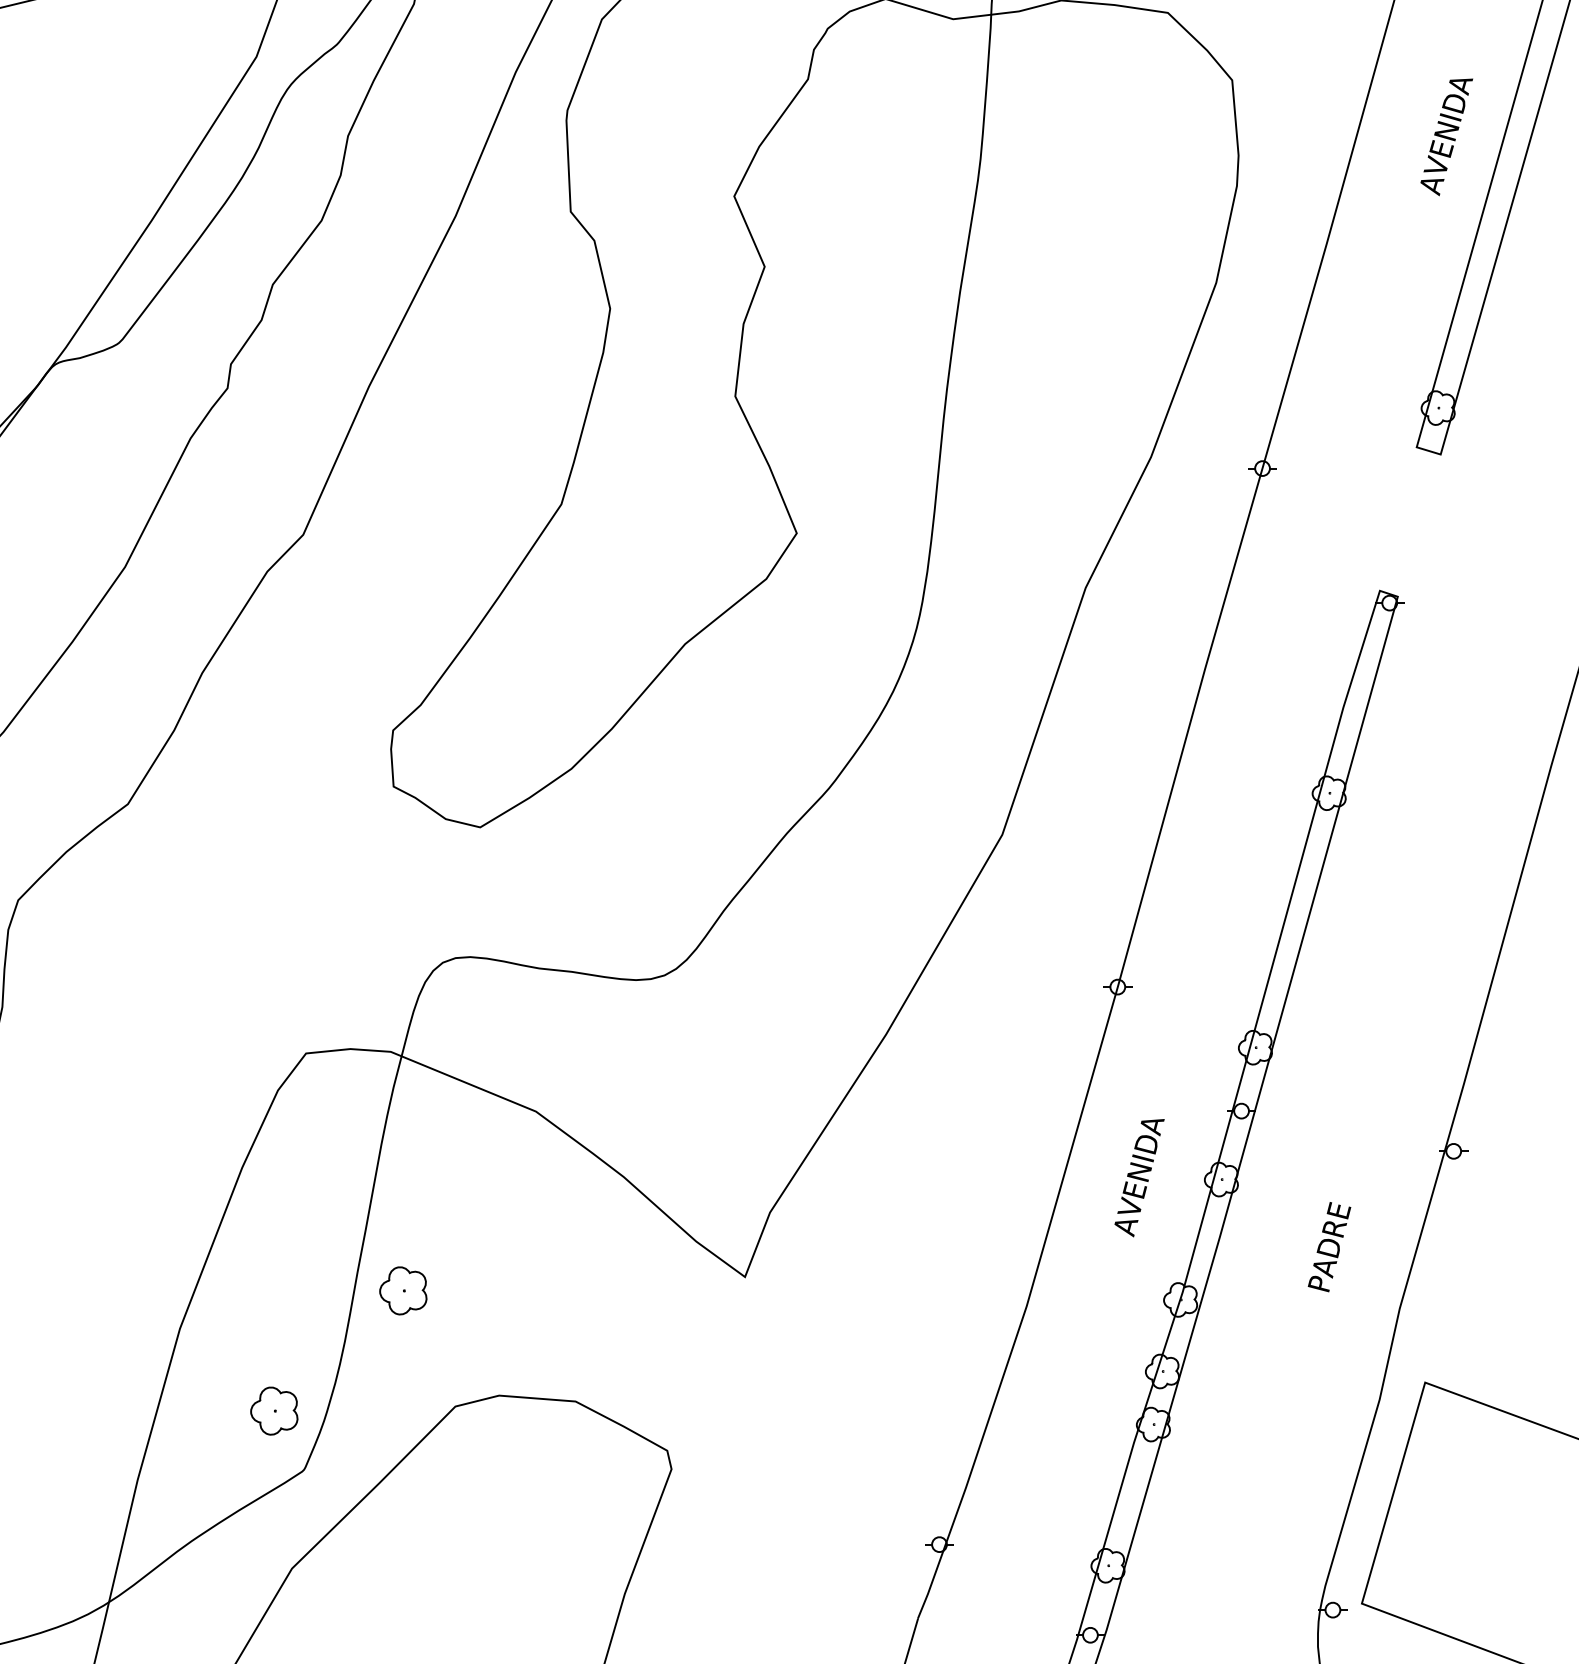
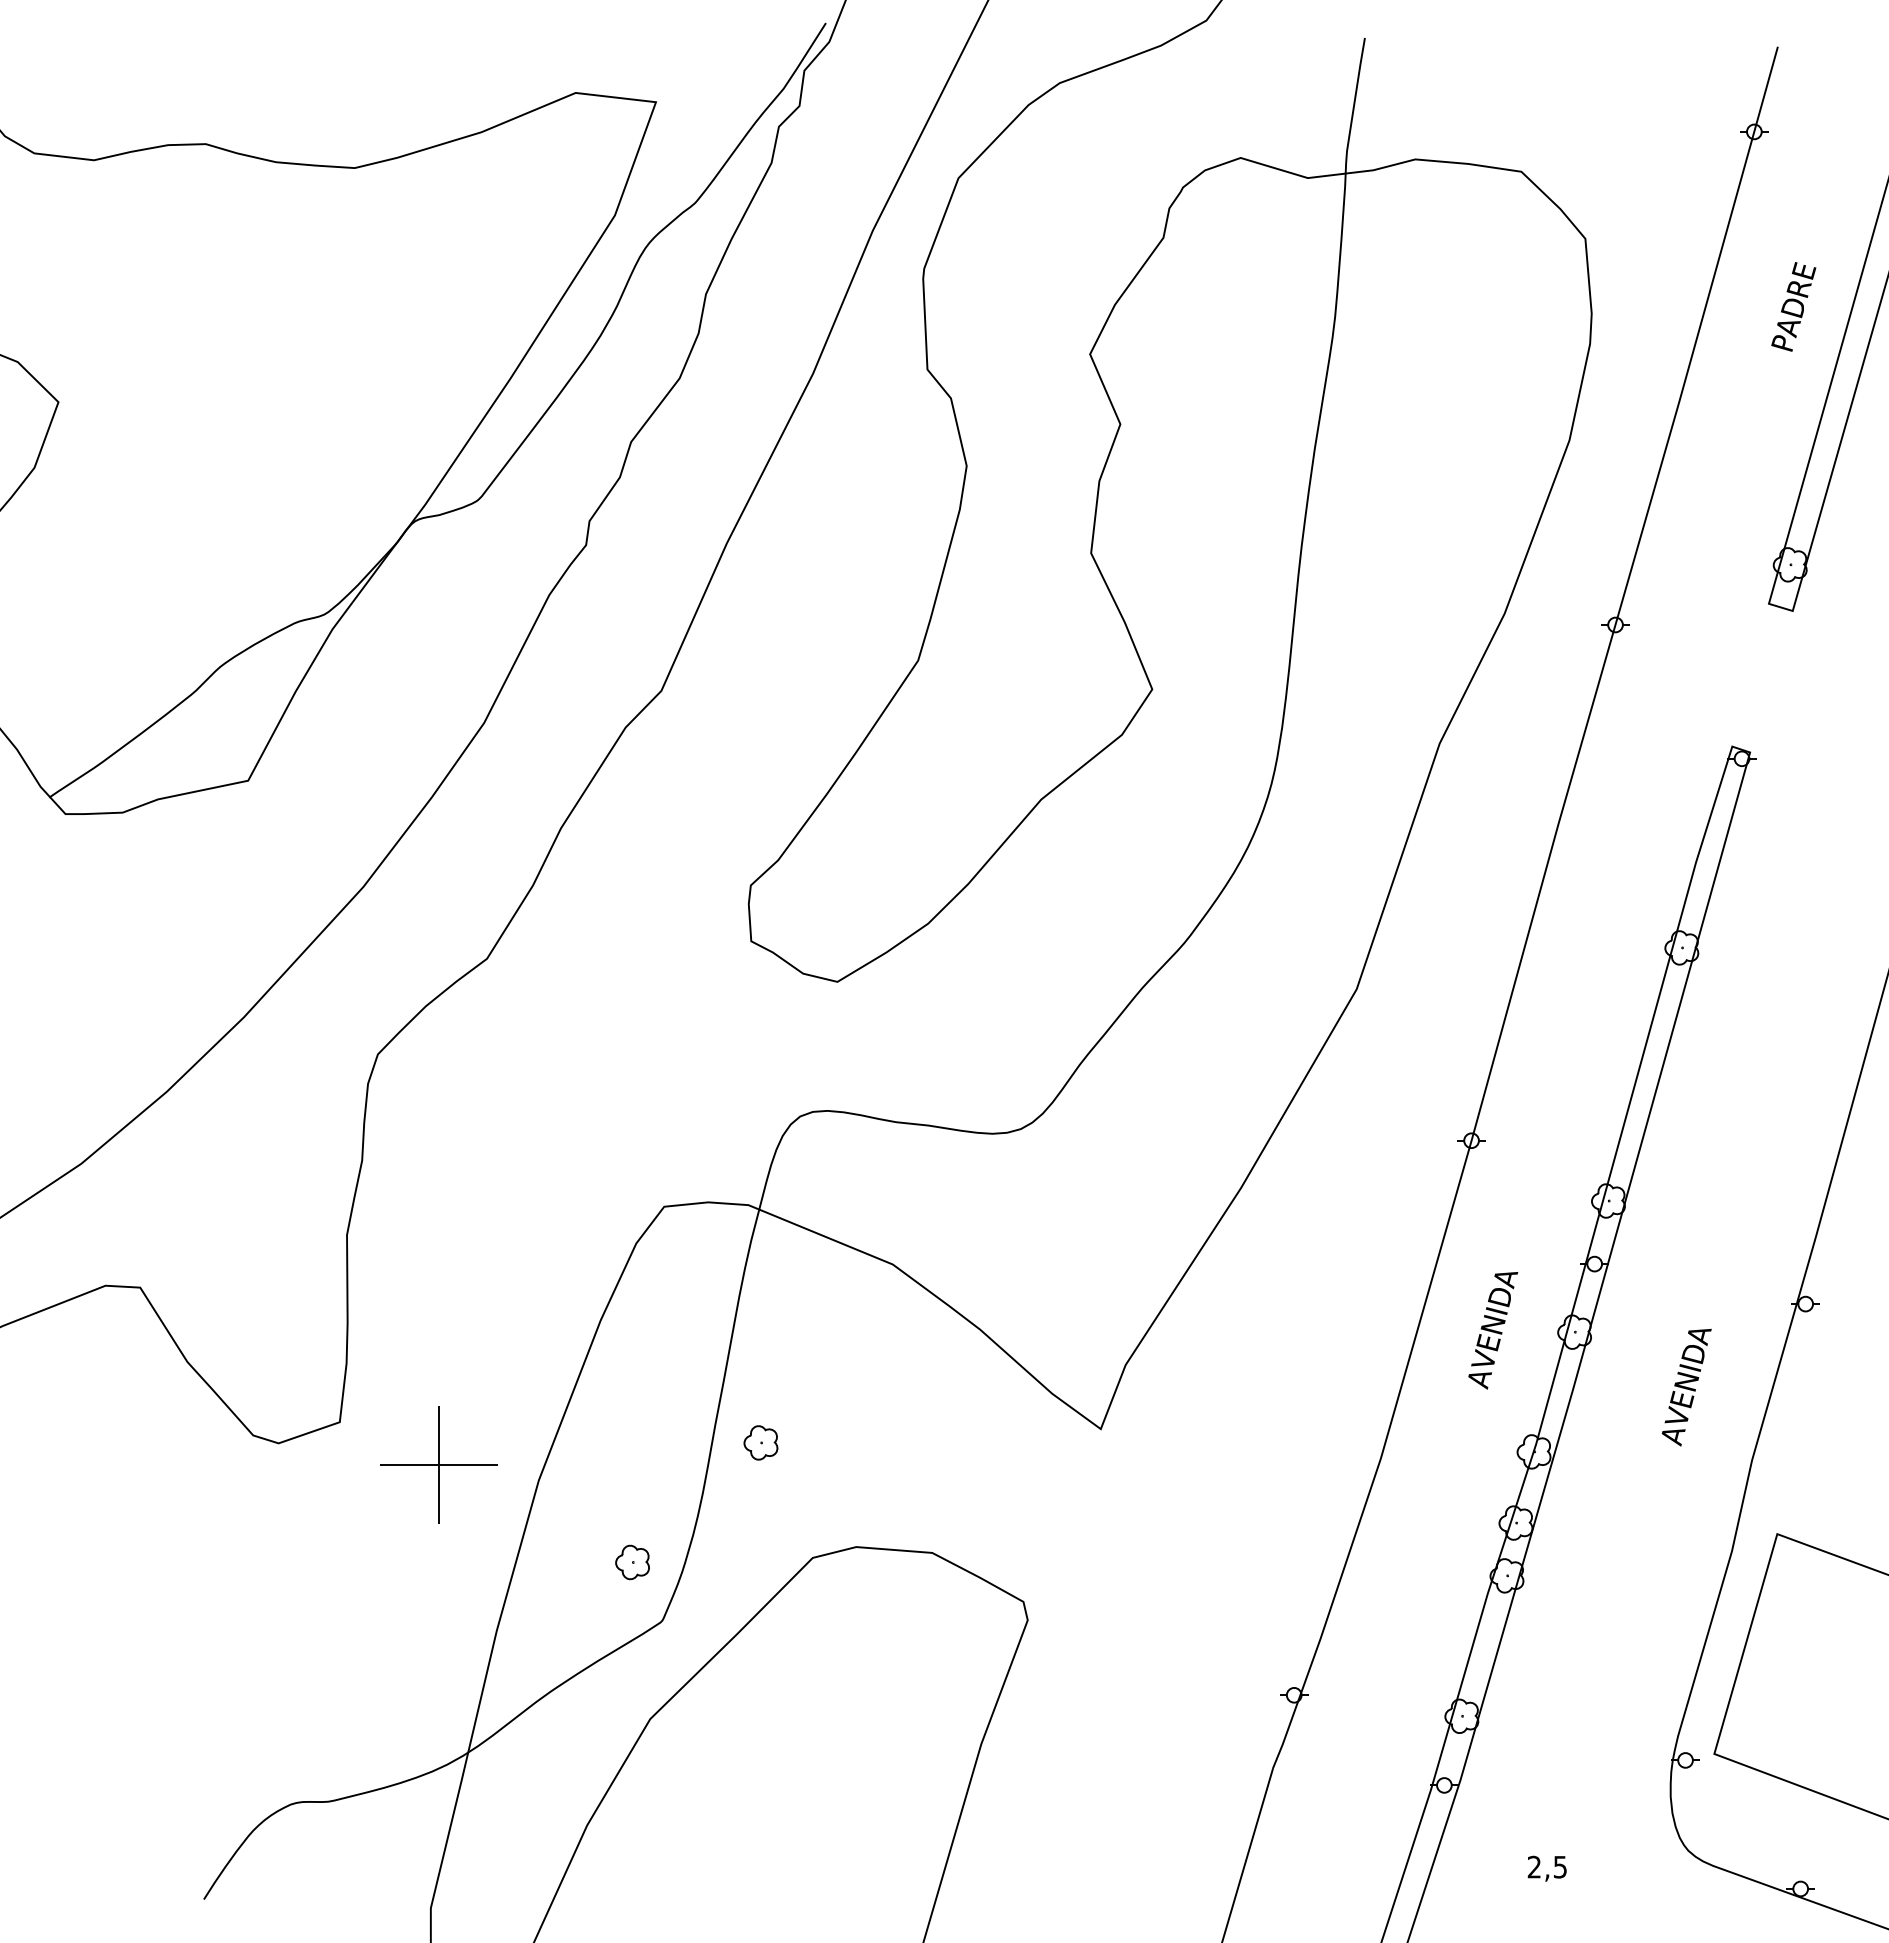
text: (1445, 137) -> (1797, 295), AVENIDA -> PADRE
text: (1332, 1235) -> (1685, 1387), PADRE -> AVENIDA
part: (402, 1290) -> (760, 1442), size x0.71
part: (79, 1312) -> (438, 1464), added
part: (274, 1411) -> (632, 1562), size x0.71

